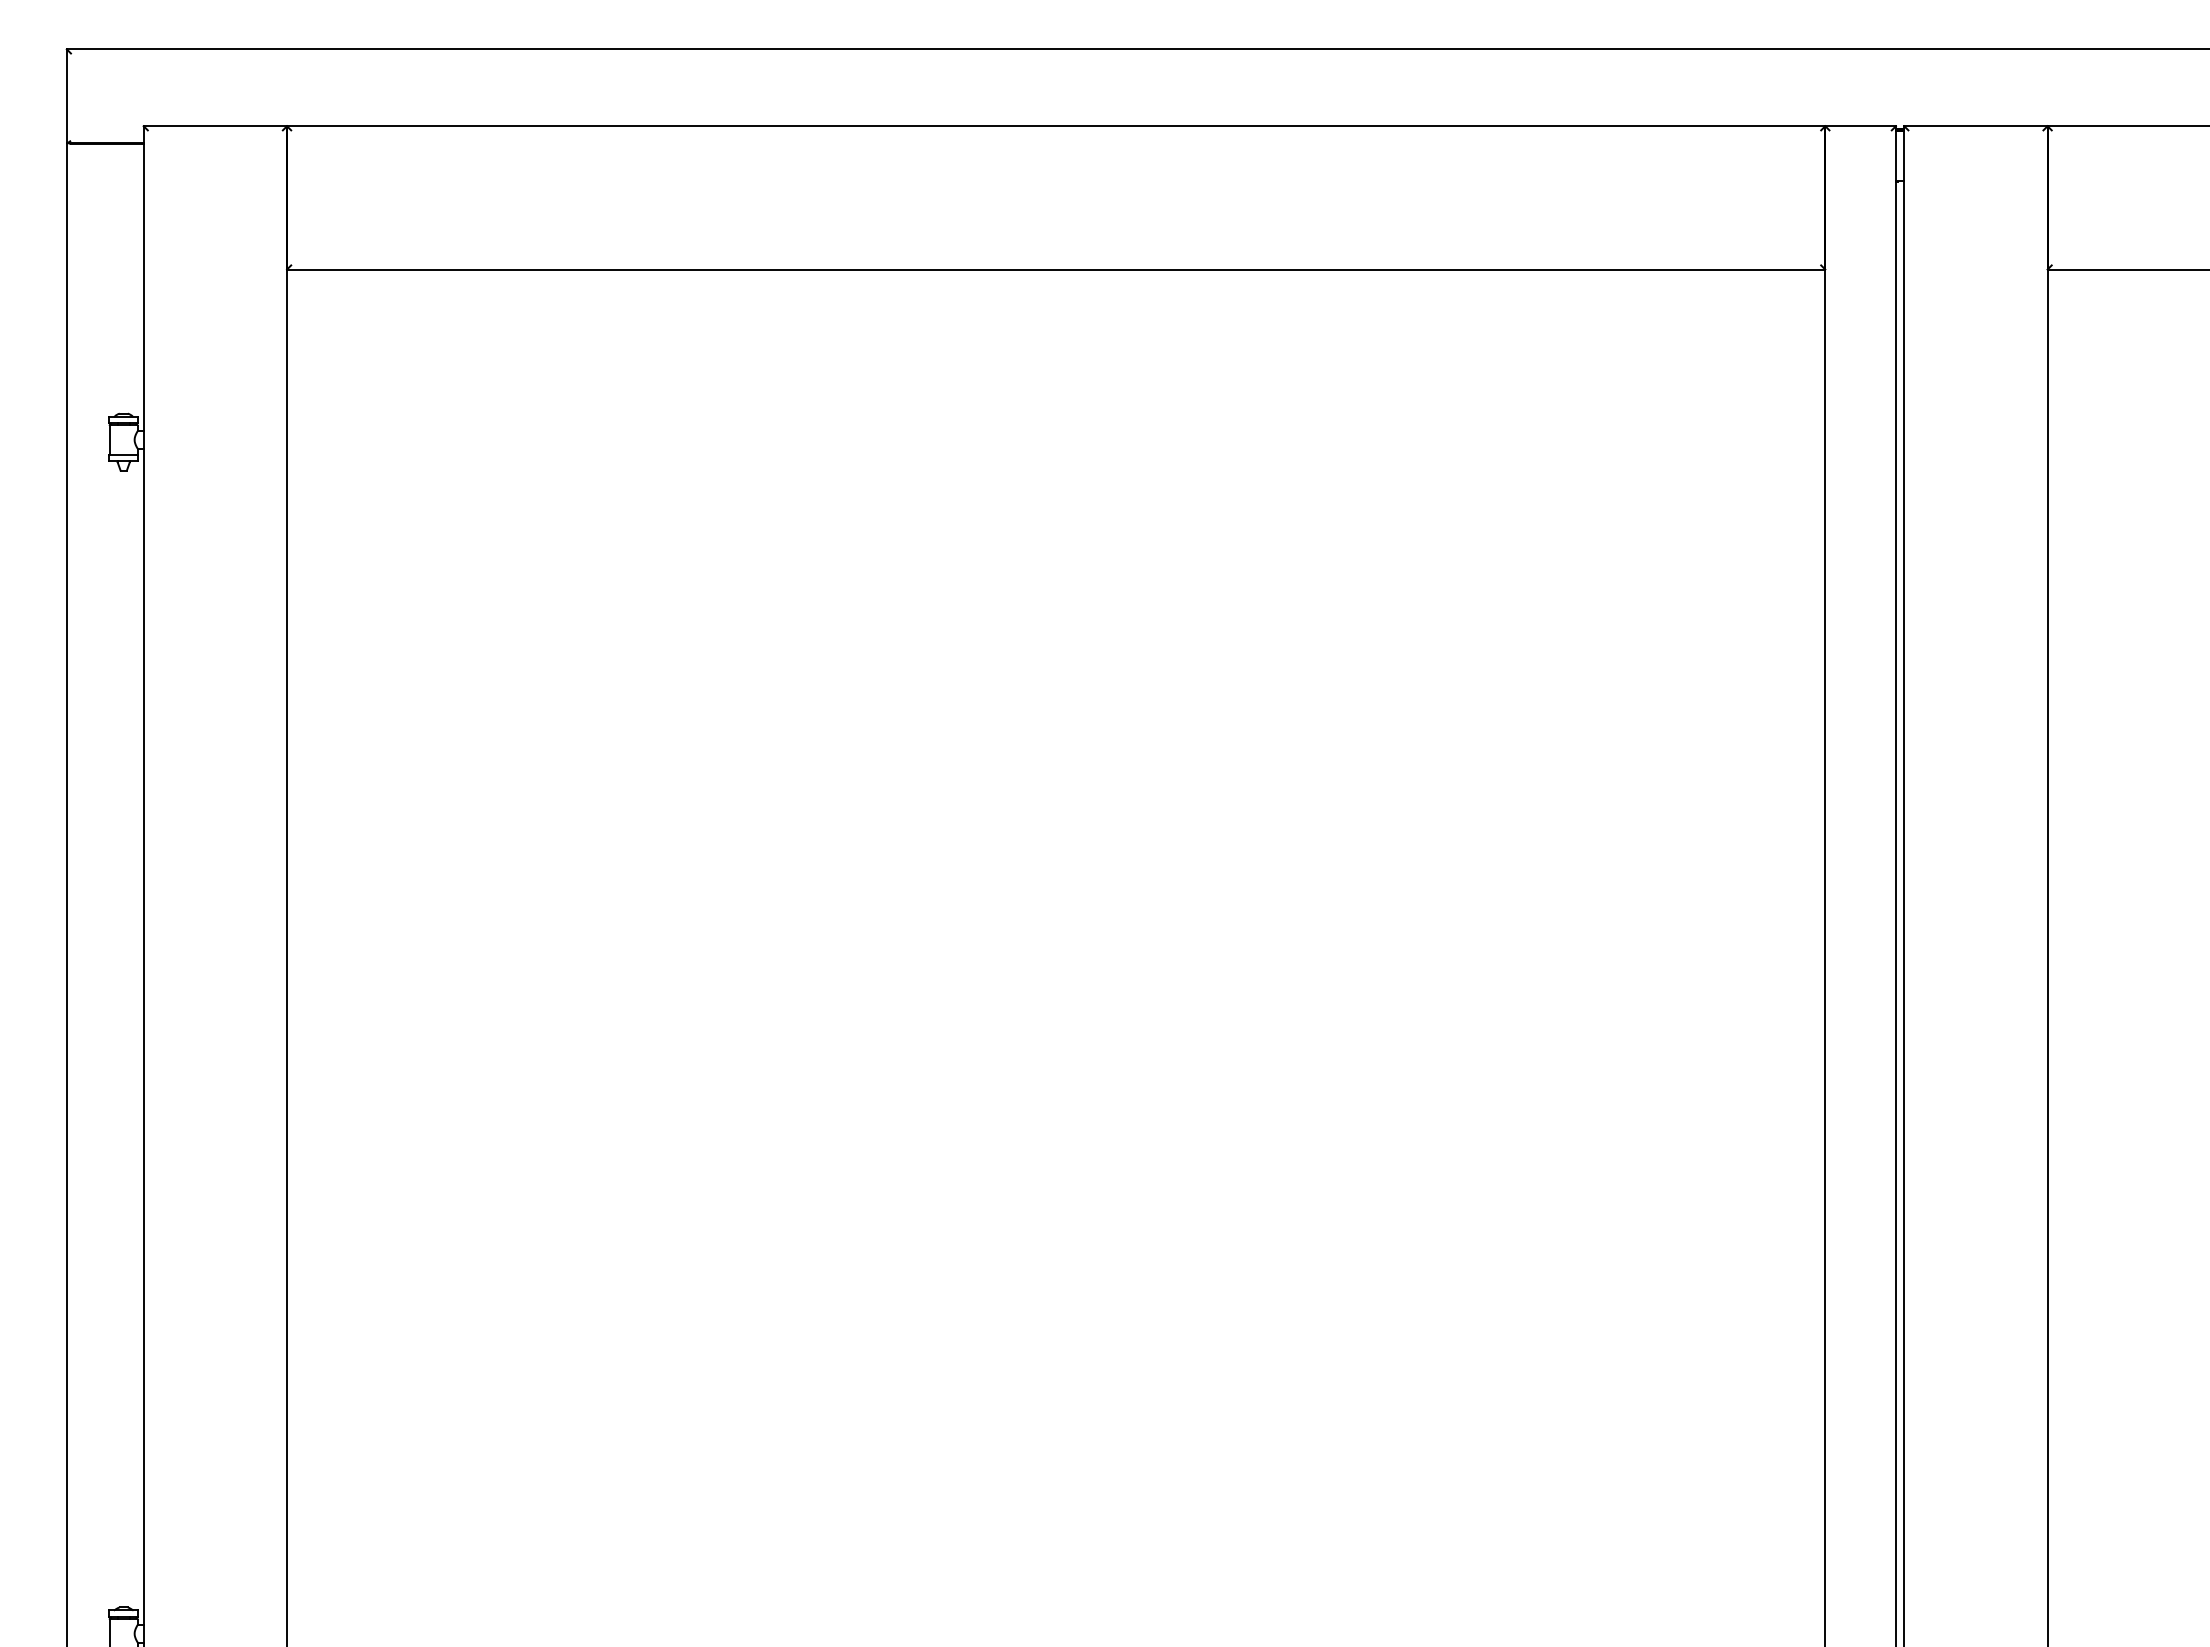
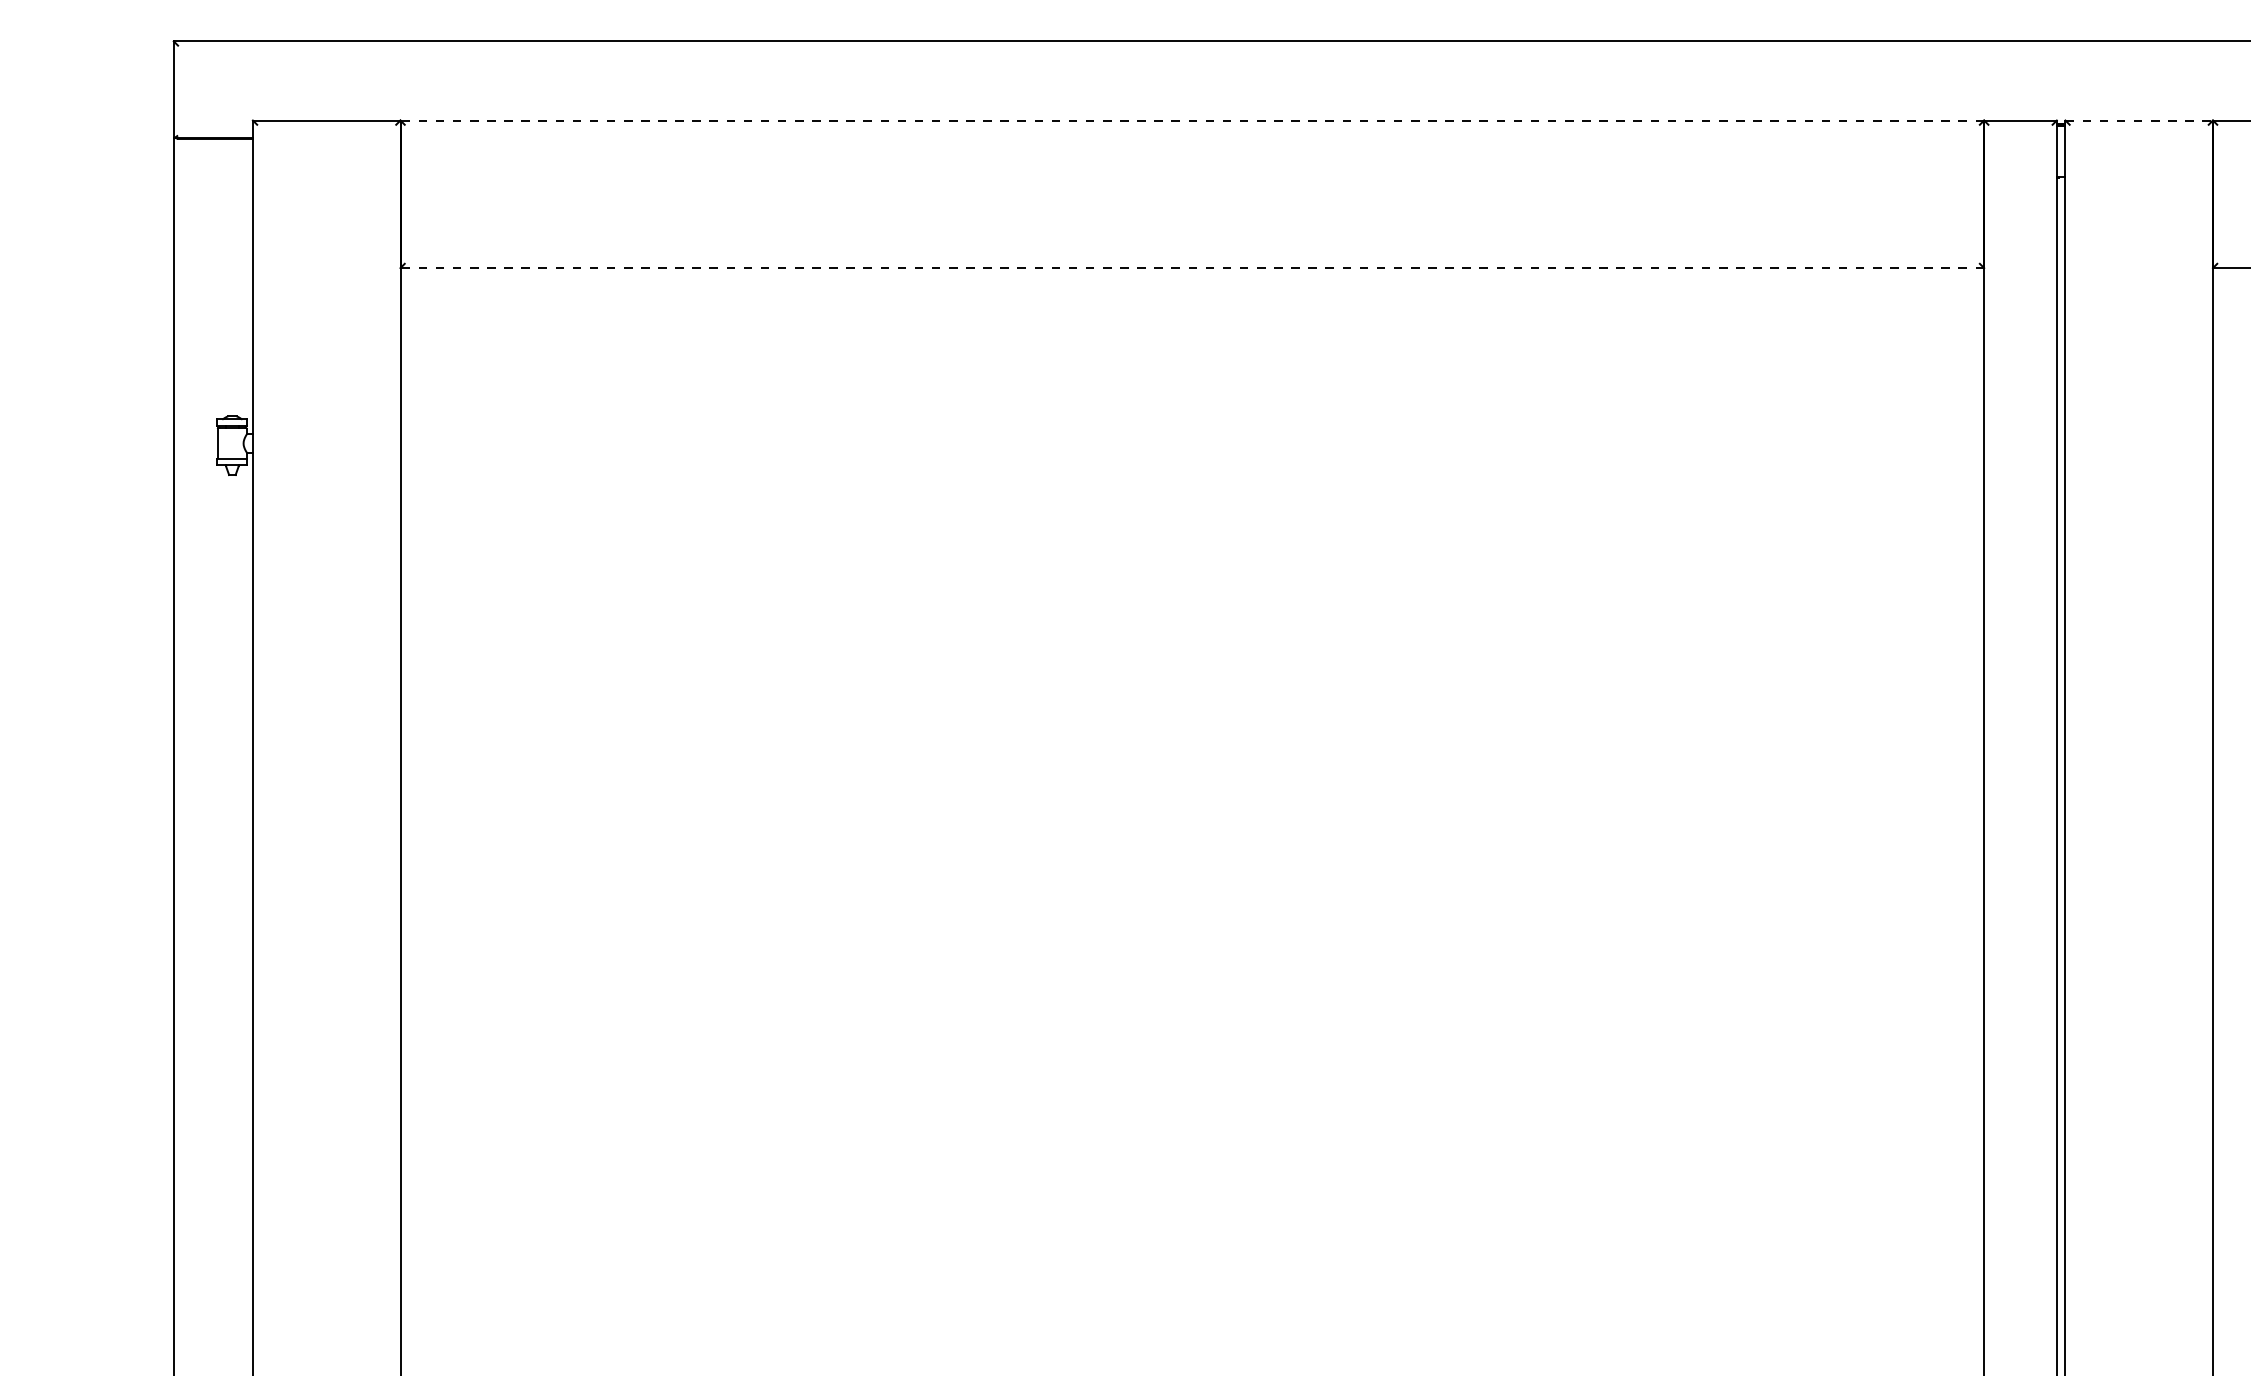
line: (1055, 126) -> (1191, 120), solid -> dashed
line: (1975, 126) -> (2138, 120), solid -> dashed
line: (1055, 269) -> (1191, 268), solid -> dashed

